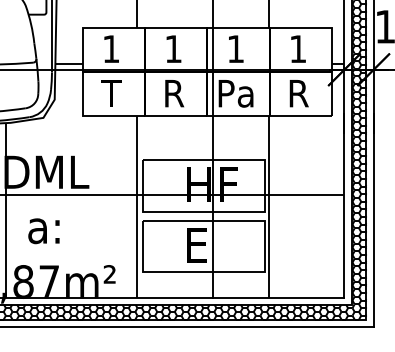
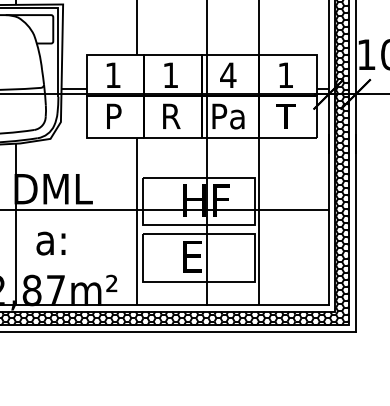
text: (236, 48) -> (228, 74), 1 -> 4
text: (111, 92) -> (113, 115), T -> P
text: (297, 92) -> (285, 115), R -> T

